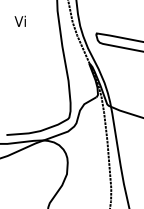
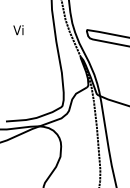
text: (20, 21) -> (18, 30), moved

